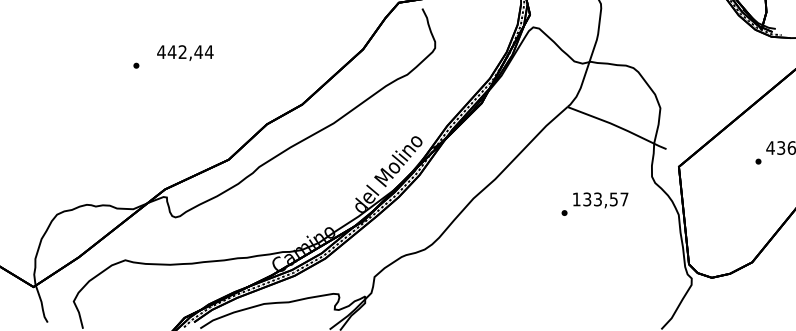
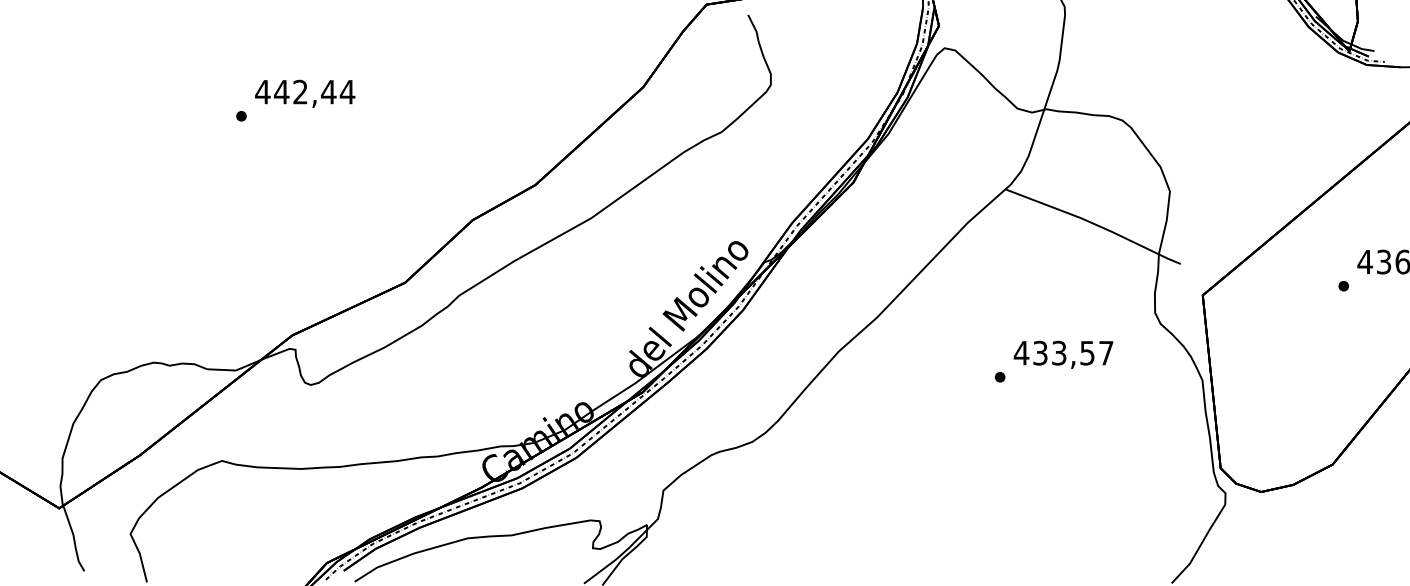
text: (185, 52) -> (305, 92), moved
text: (576, 199) -> (1021, 353), 133,57 -> 433,57

